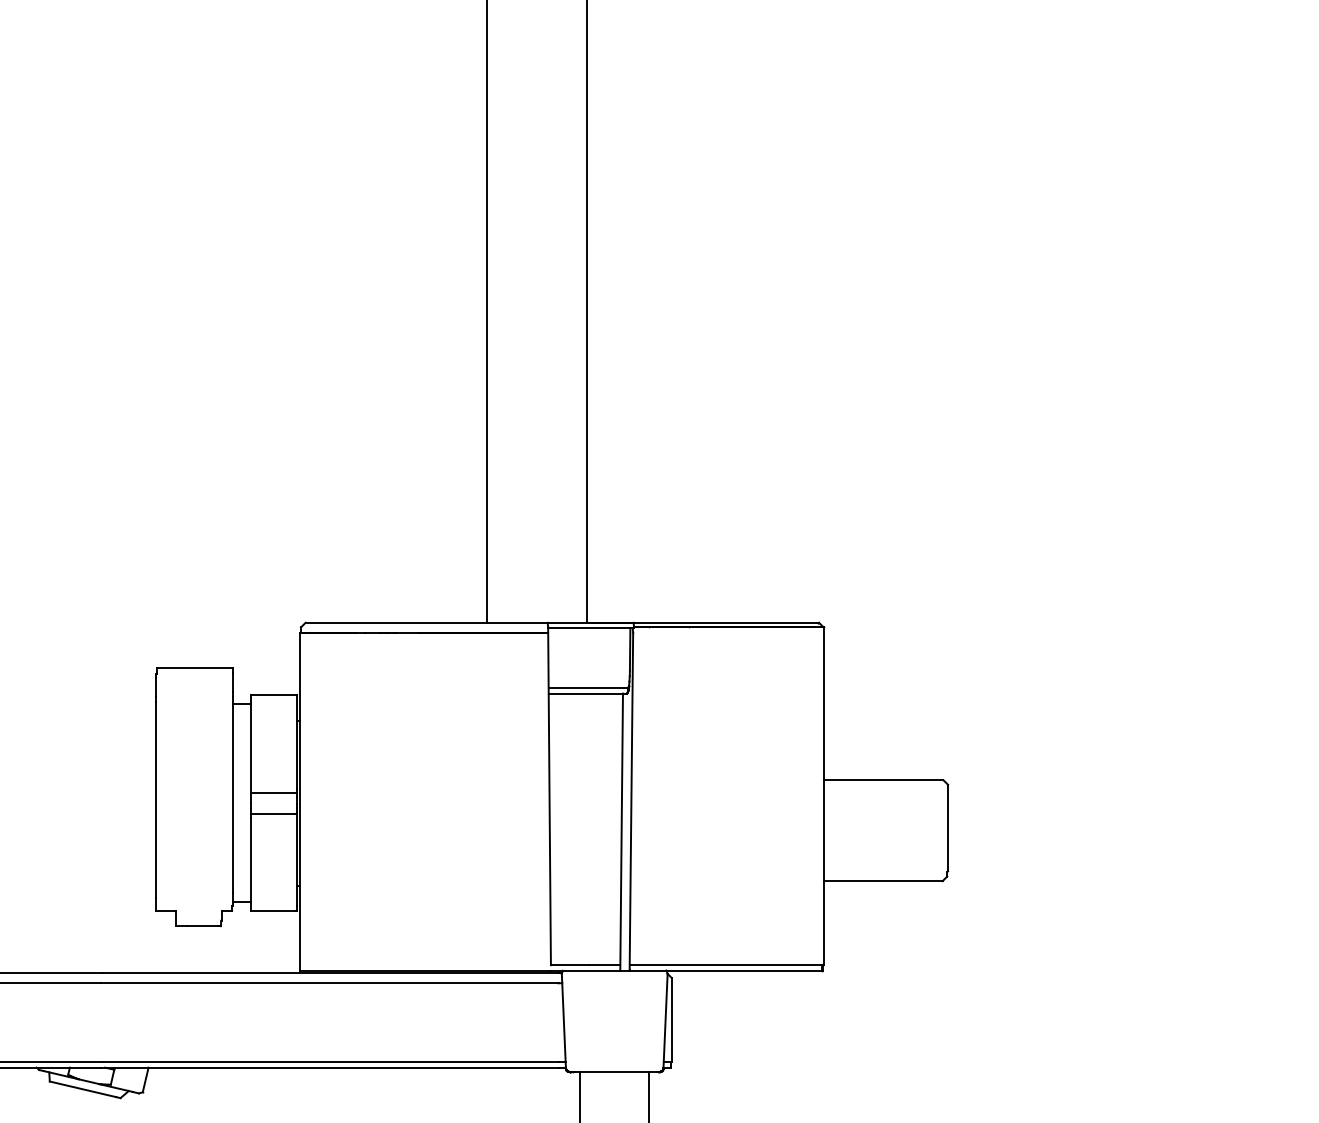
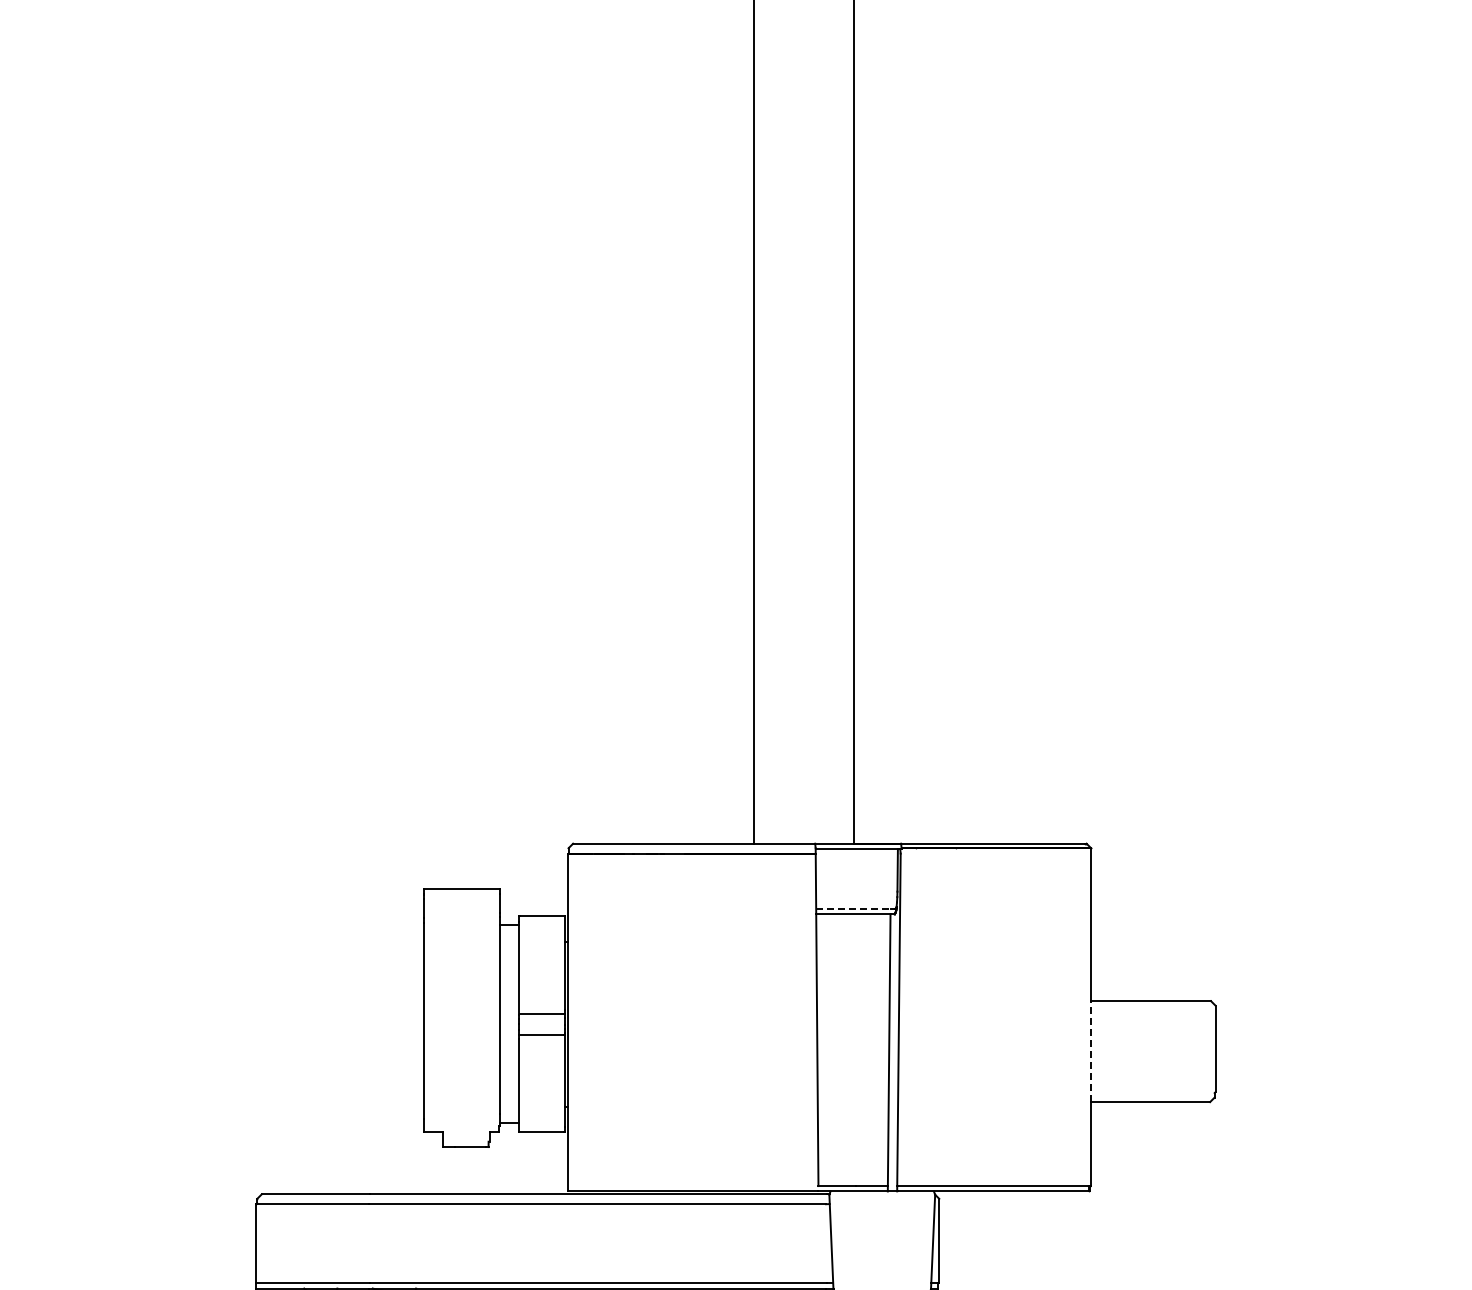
line: (585, 688) -> (853, 909), solid -> dashed
line: (823, 830) -> (1091, 1051), solid -> dashed

